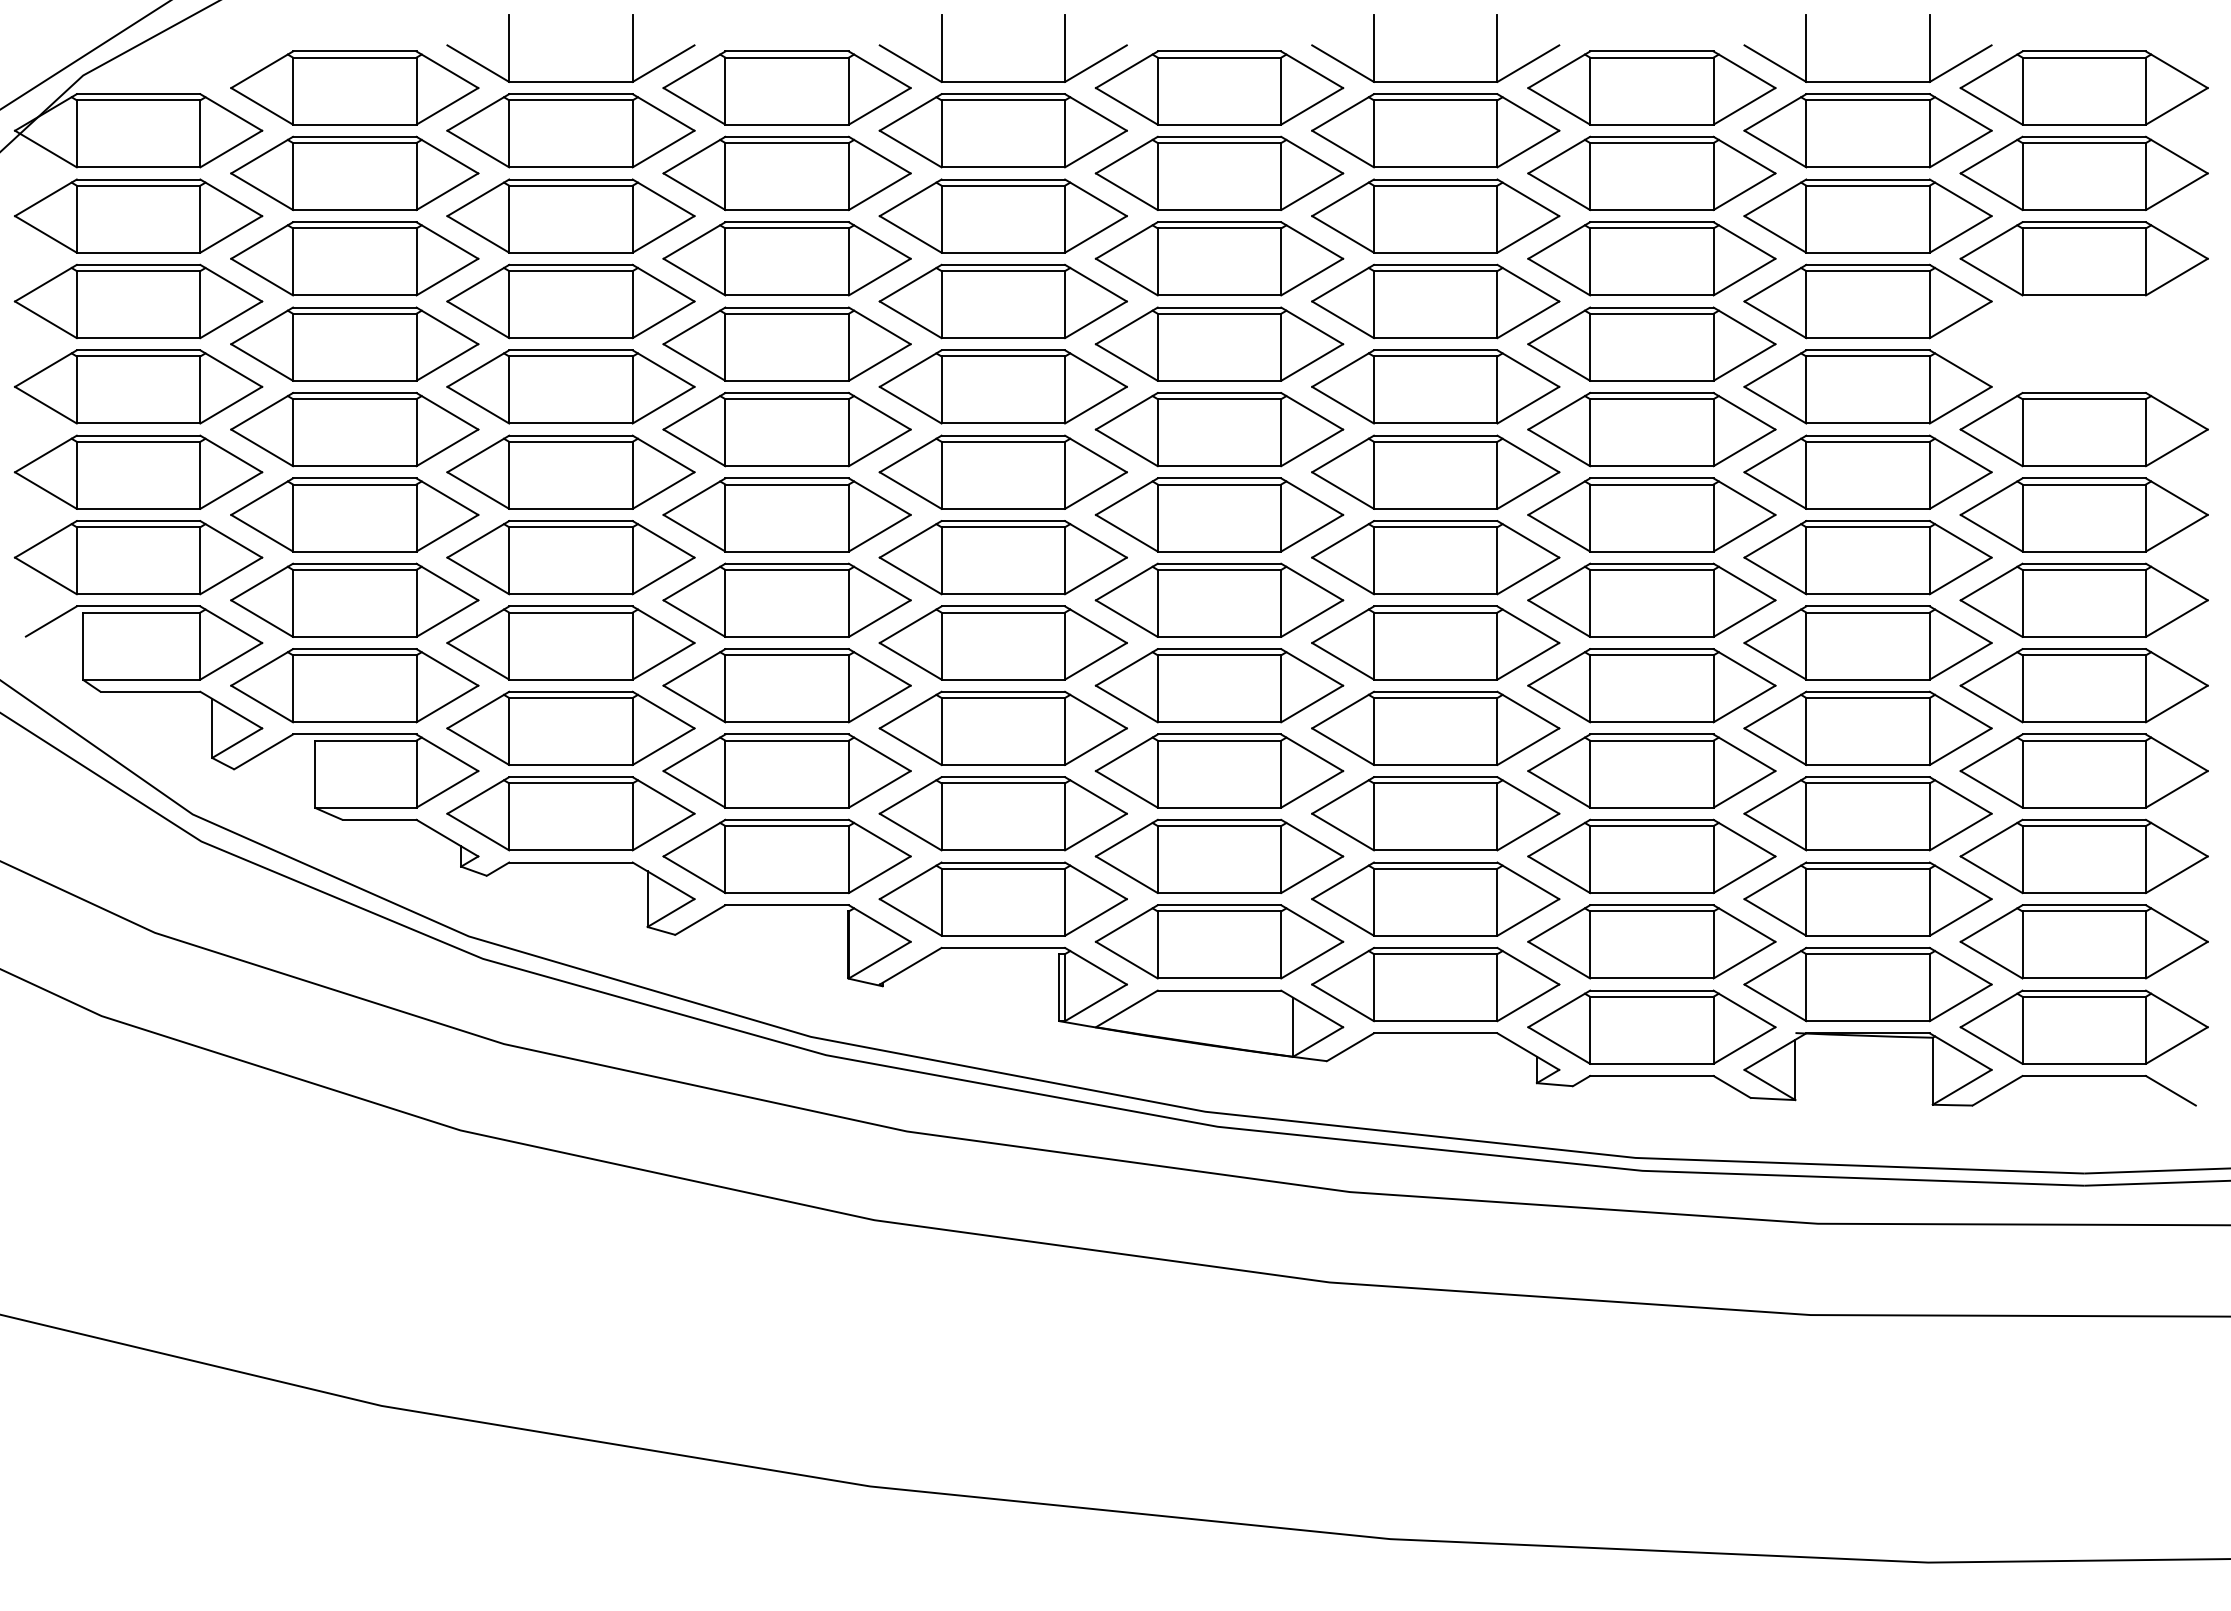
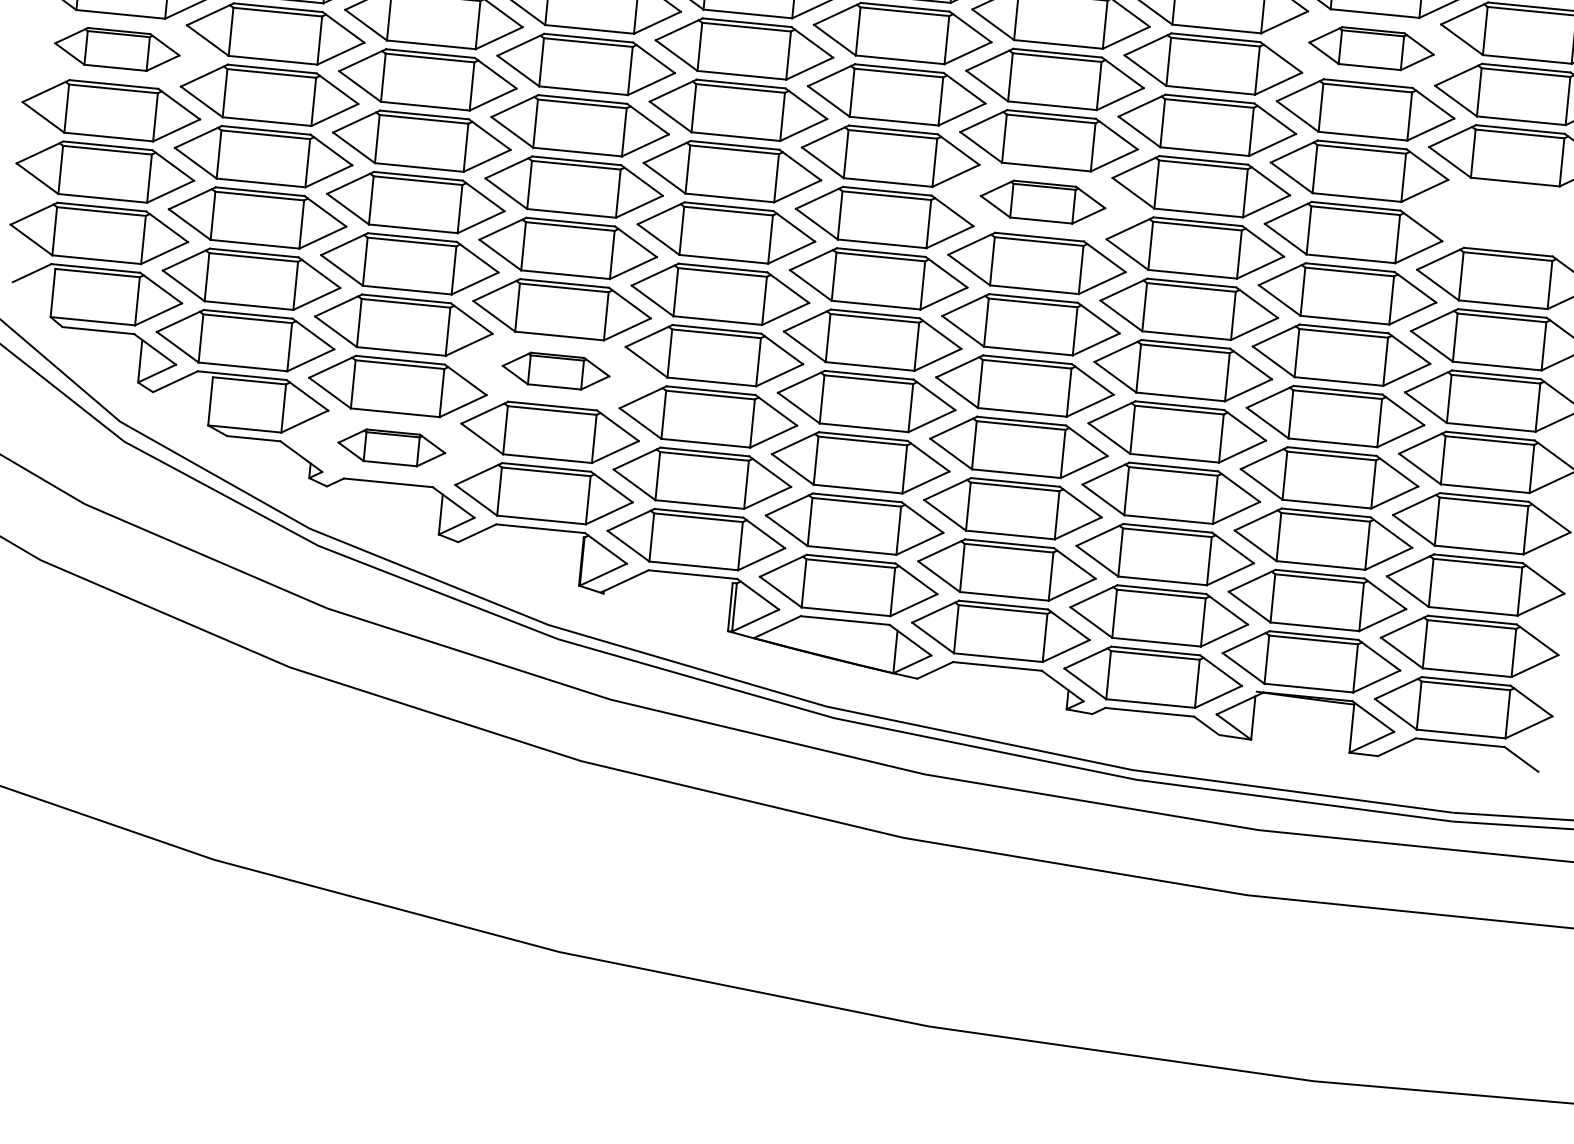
part: (1867, 130) -> (1371, 48), size x0.7
part: (138, 301) -> (117, 49), size x0.7
part: (1435, 386) -> (1042, 201), size x0.7
part: (786, 685) -> (555, 370), size x0.6
part: (570, 813) -> (391, 447), size x0.6

